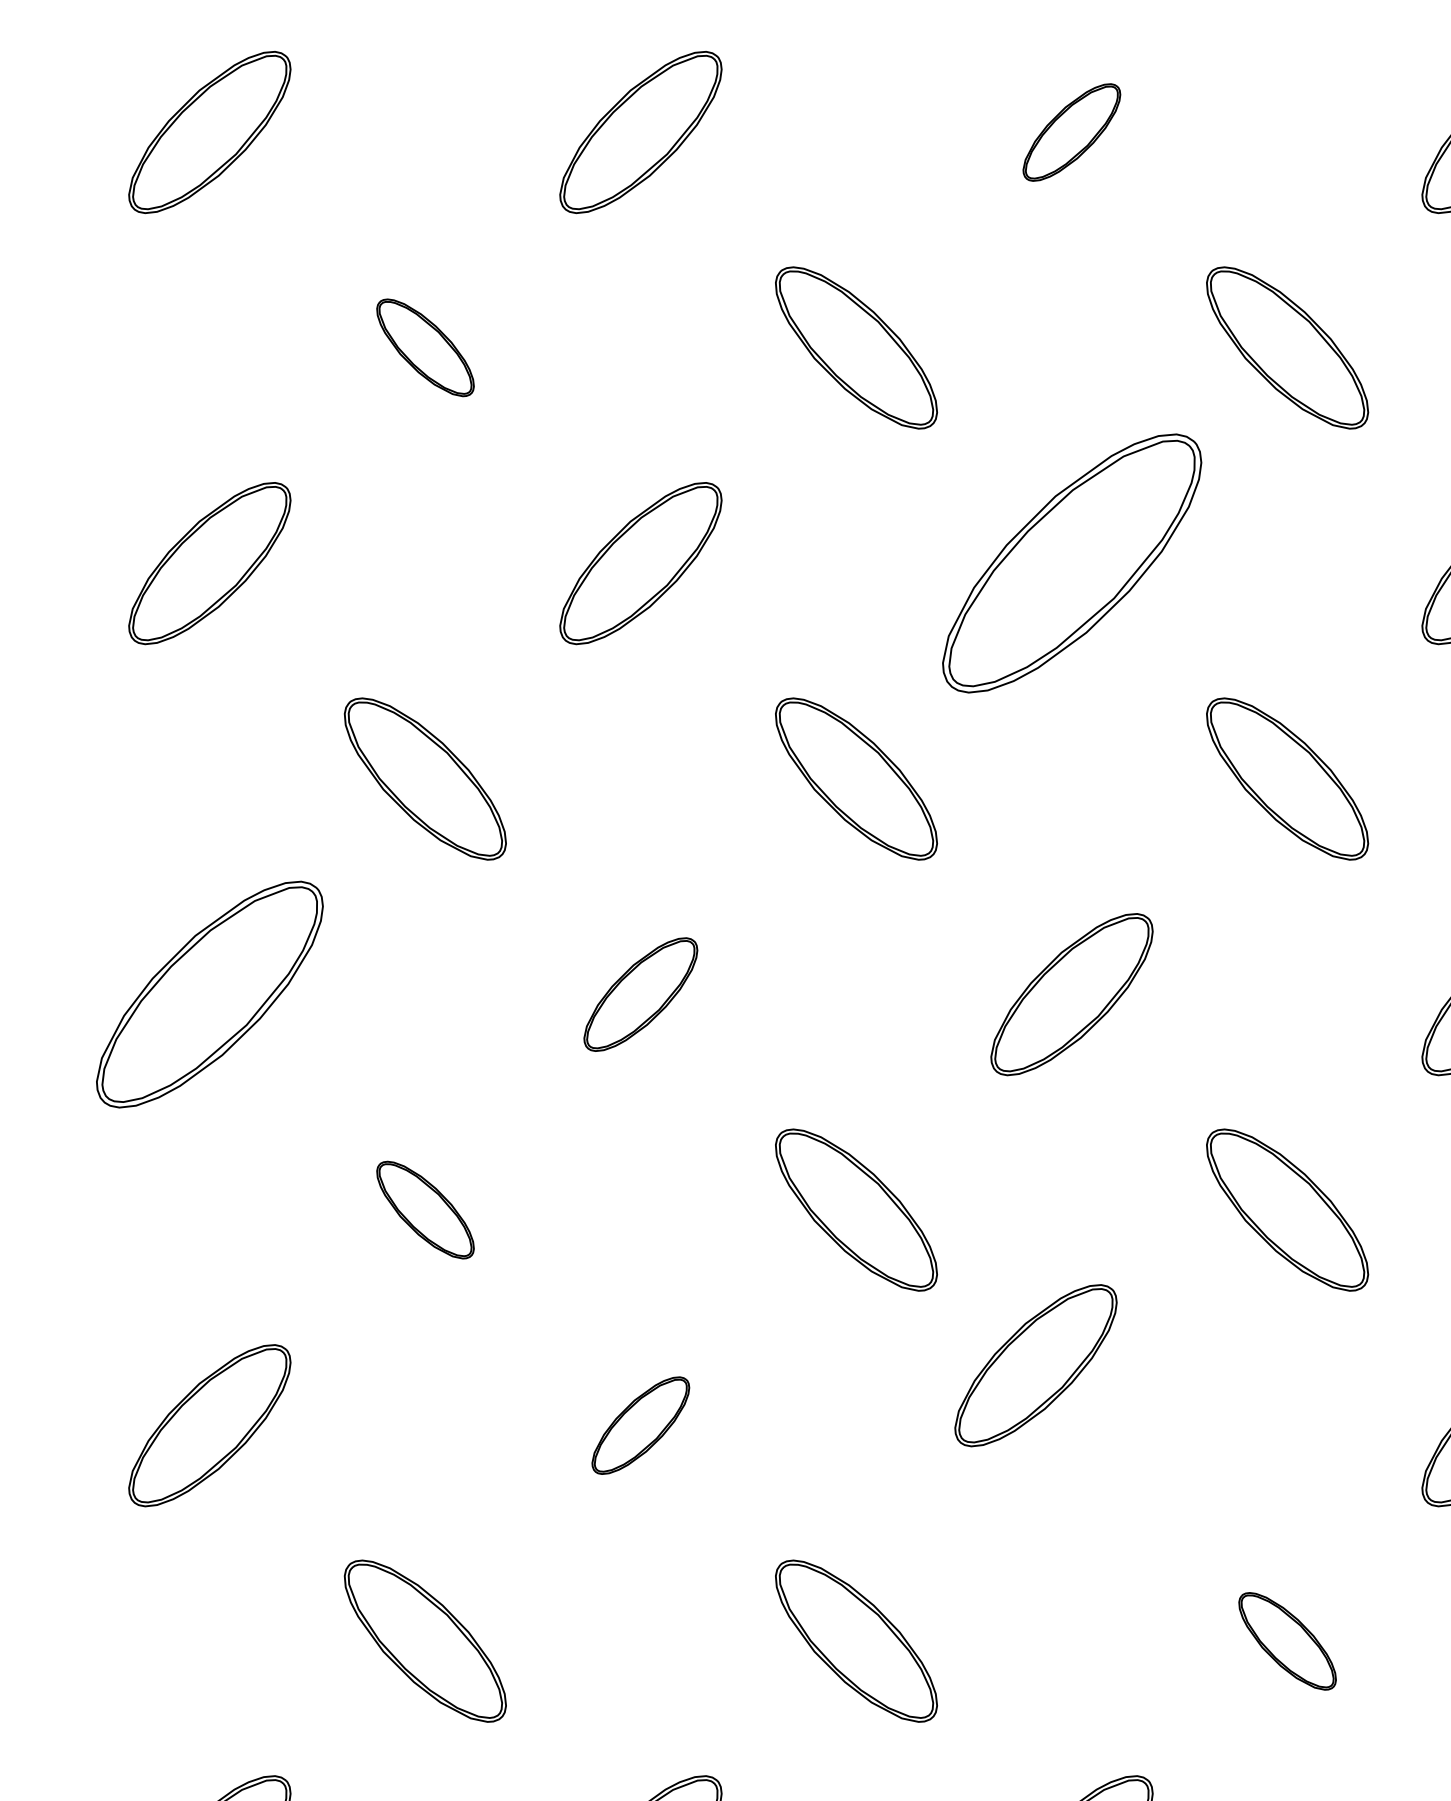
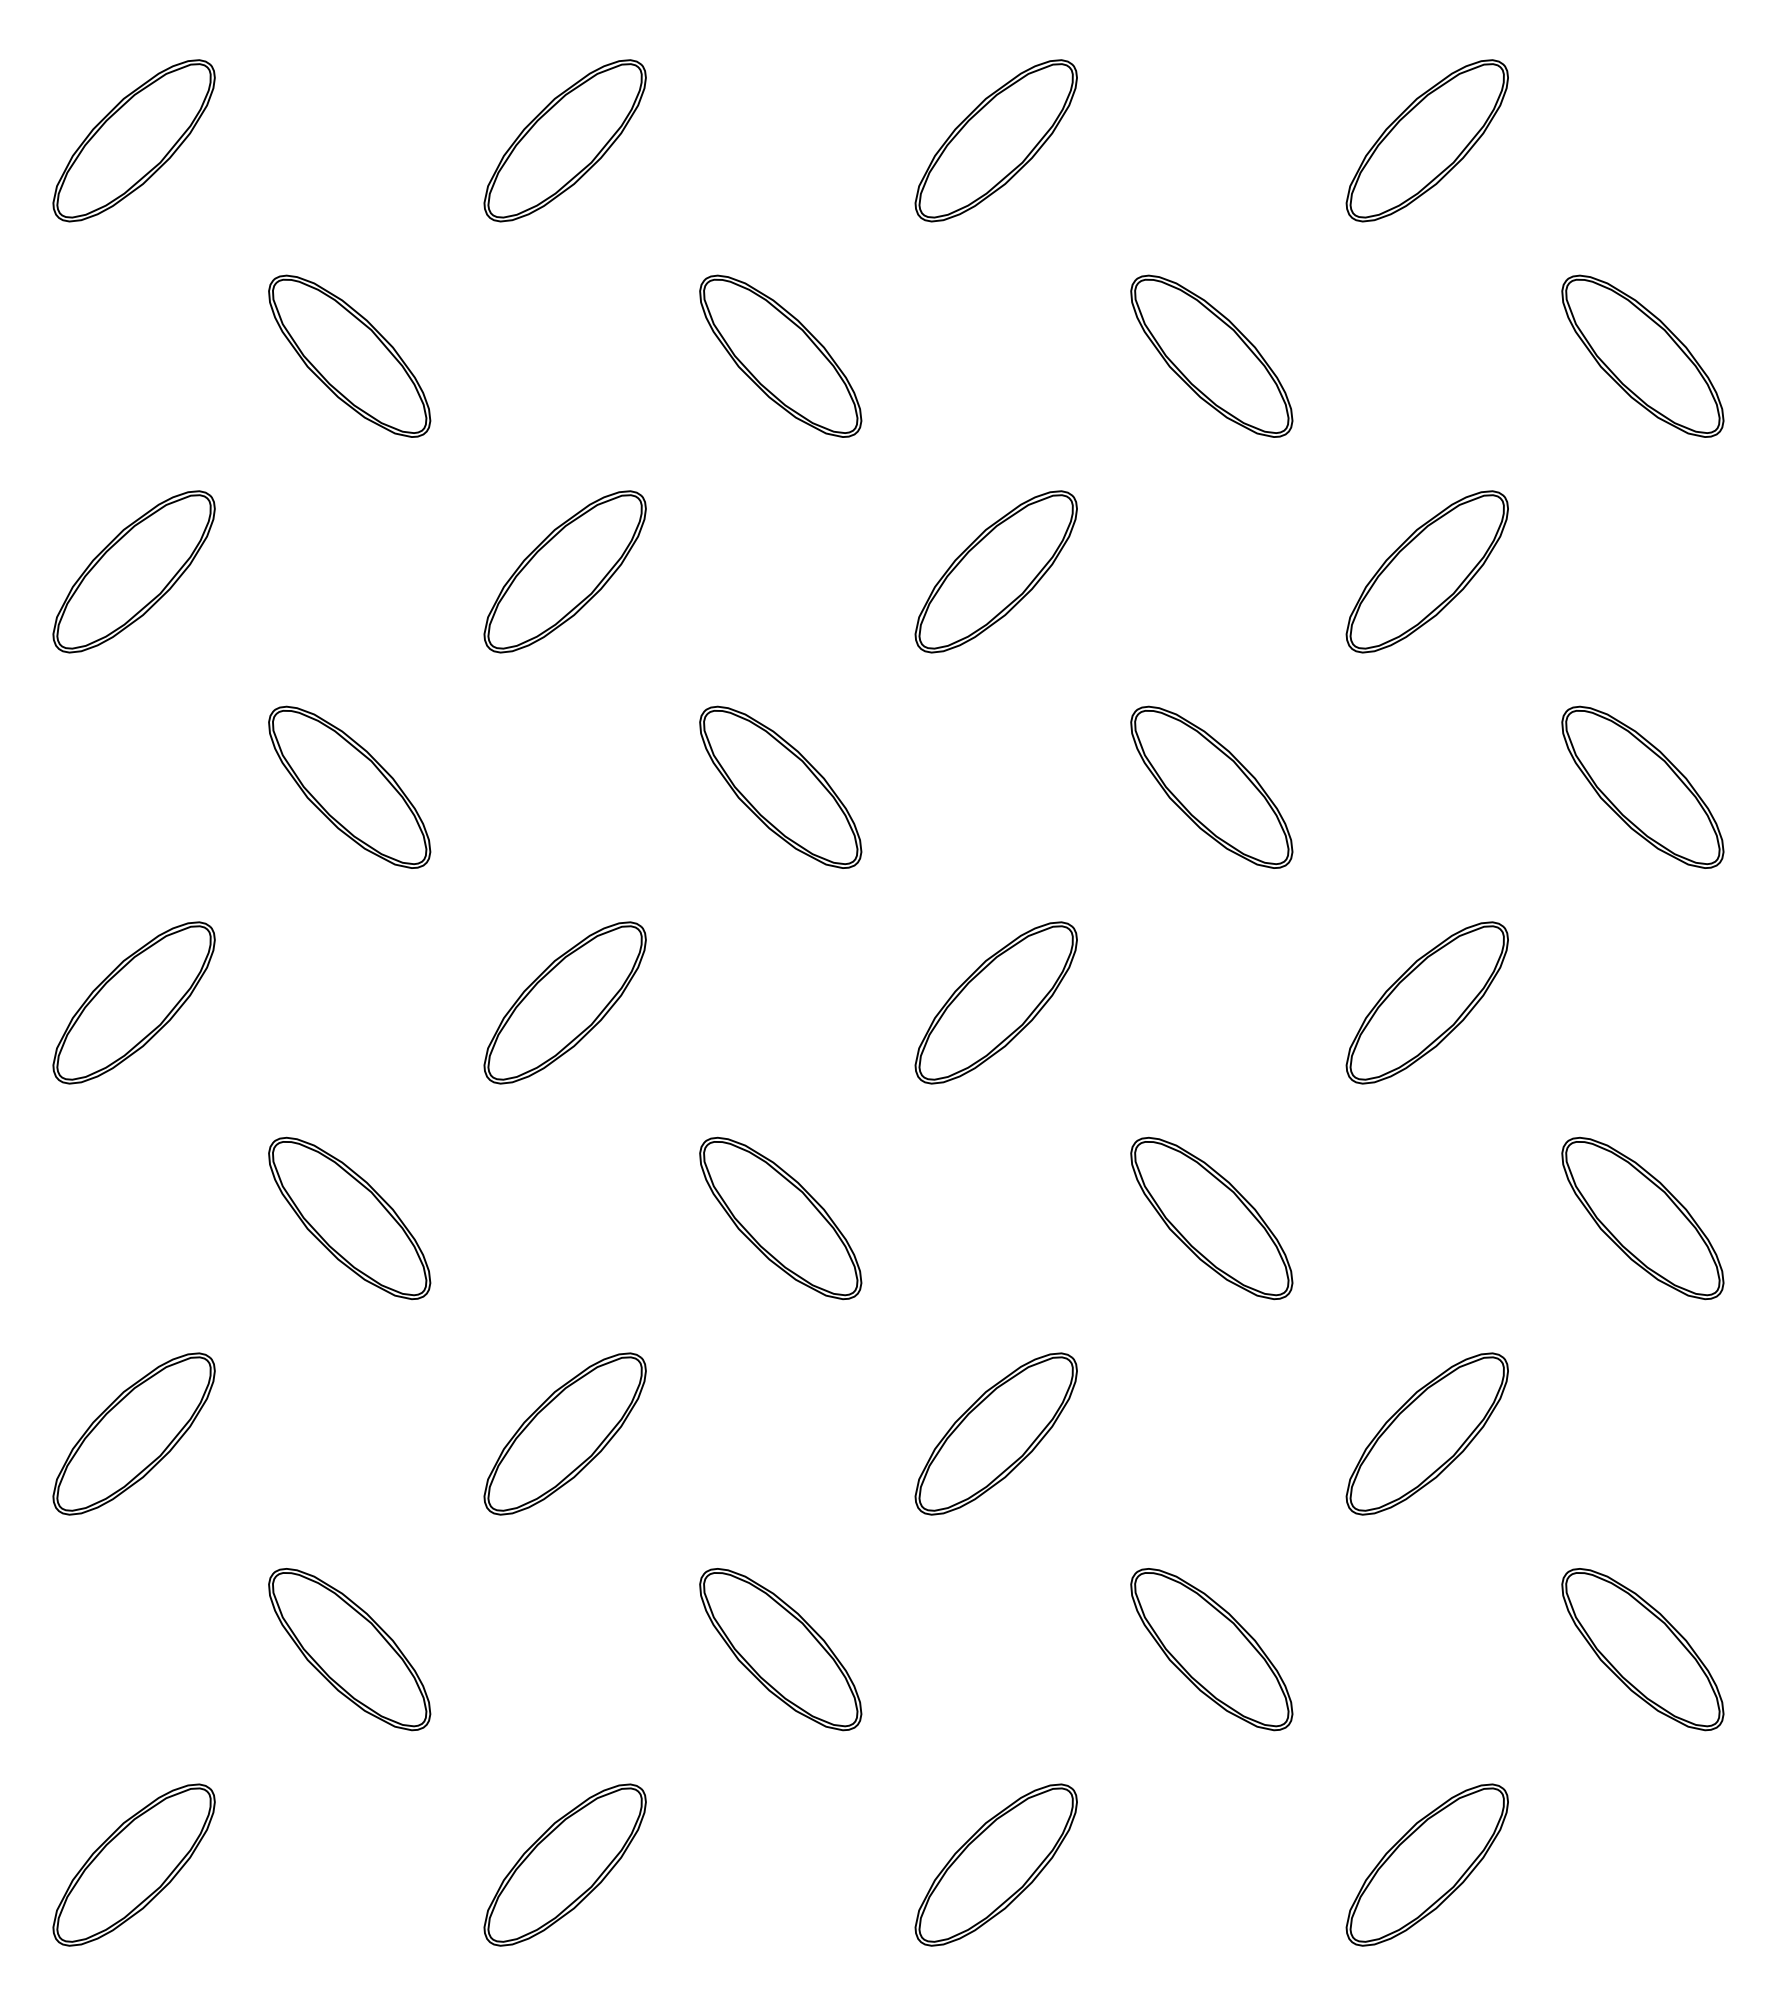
part: (1071, 132) -> (995, 140), size x1.67
part: (425, 347) -> (349, 355), size x1.67
part: (1071, 563) -> (995, 571), size x0.62
part: (209, 994) -> (133, 1002), size x0.71
part: (640, 994) -> (564, 1002), size x1.43
part: (425, 1210) -> (349, 1218), size x1.67
part: (1035, 1365) -> (995, 1433), moved
part: (640, 1425) -> (564, 1433), size x1.67
part: (1287, 1641) -> (1211, 1649), size x1.67

